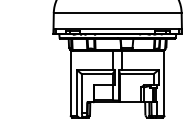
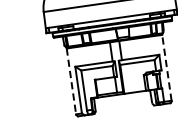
line: (164, 82) -> (166, 66), solid -> dashed
line: (70, 83) -> (71, 81), solid -> dashed

